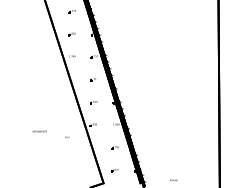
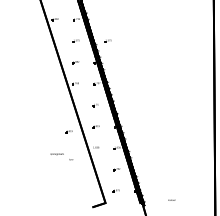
part: (105, 11) -> (107, 40), added
part: (64, 107) -> (68, 131), added
text: (38, 131) -> (56, 154), moved

